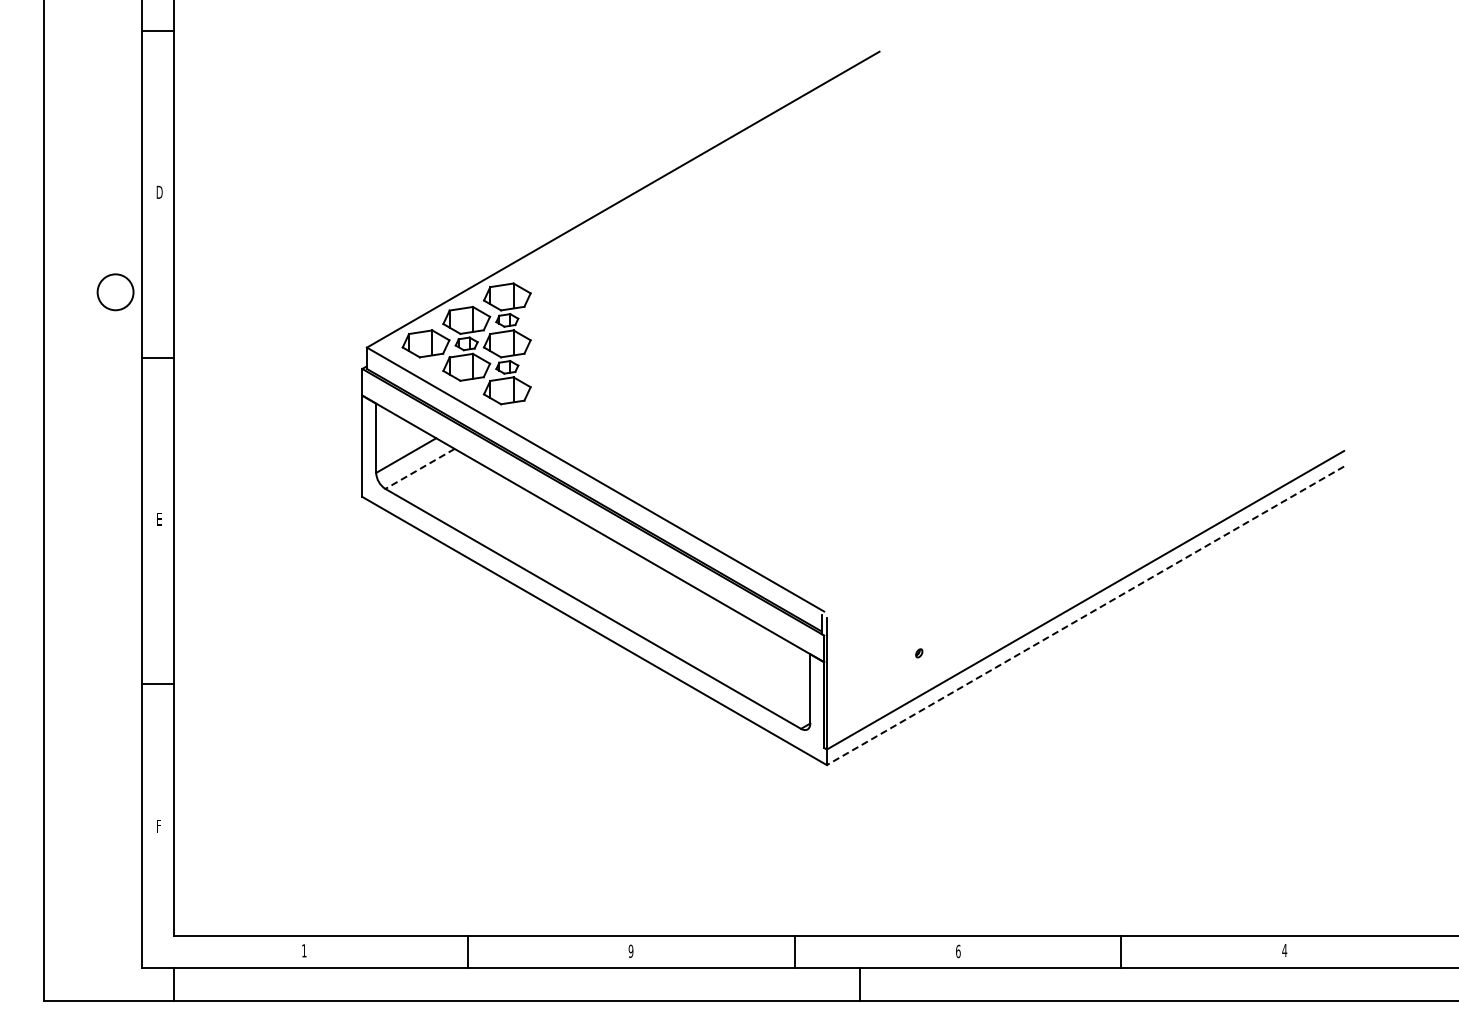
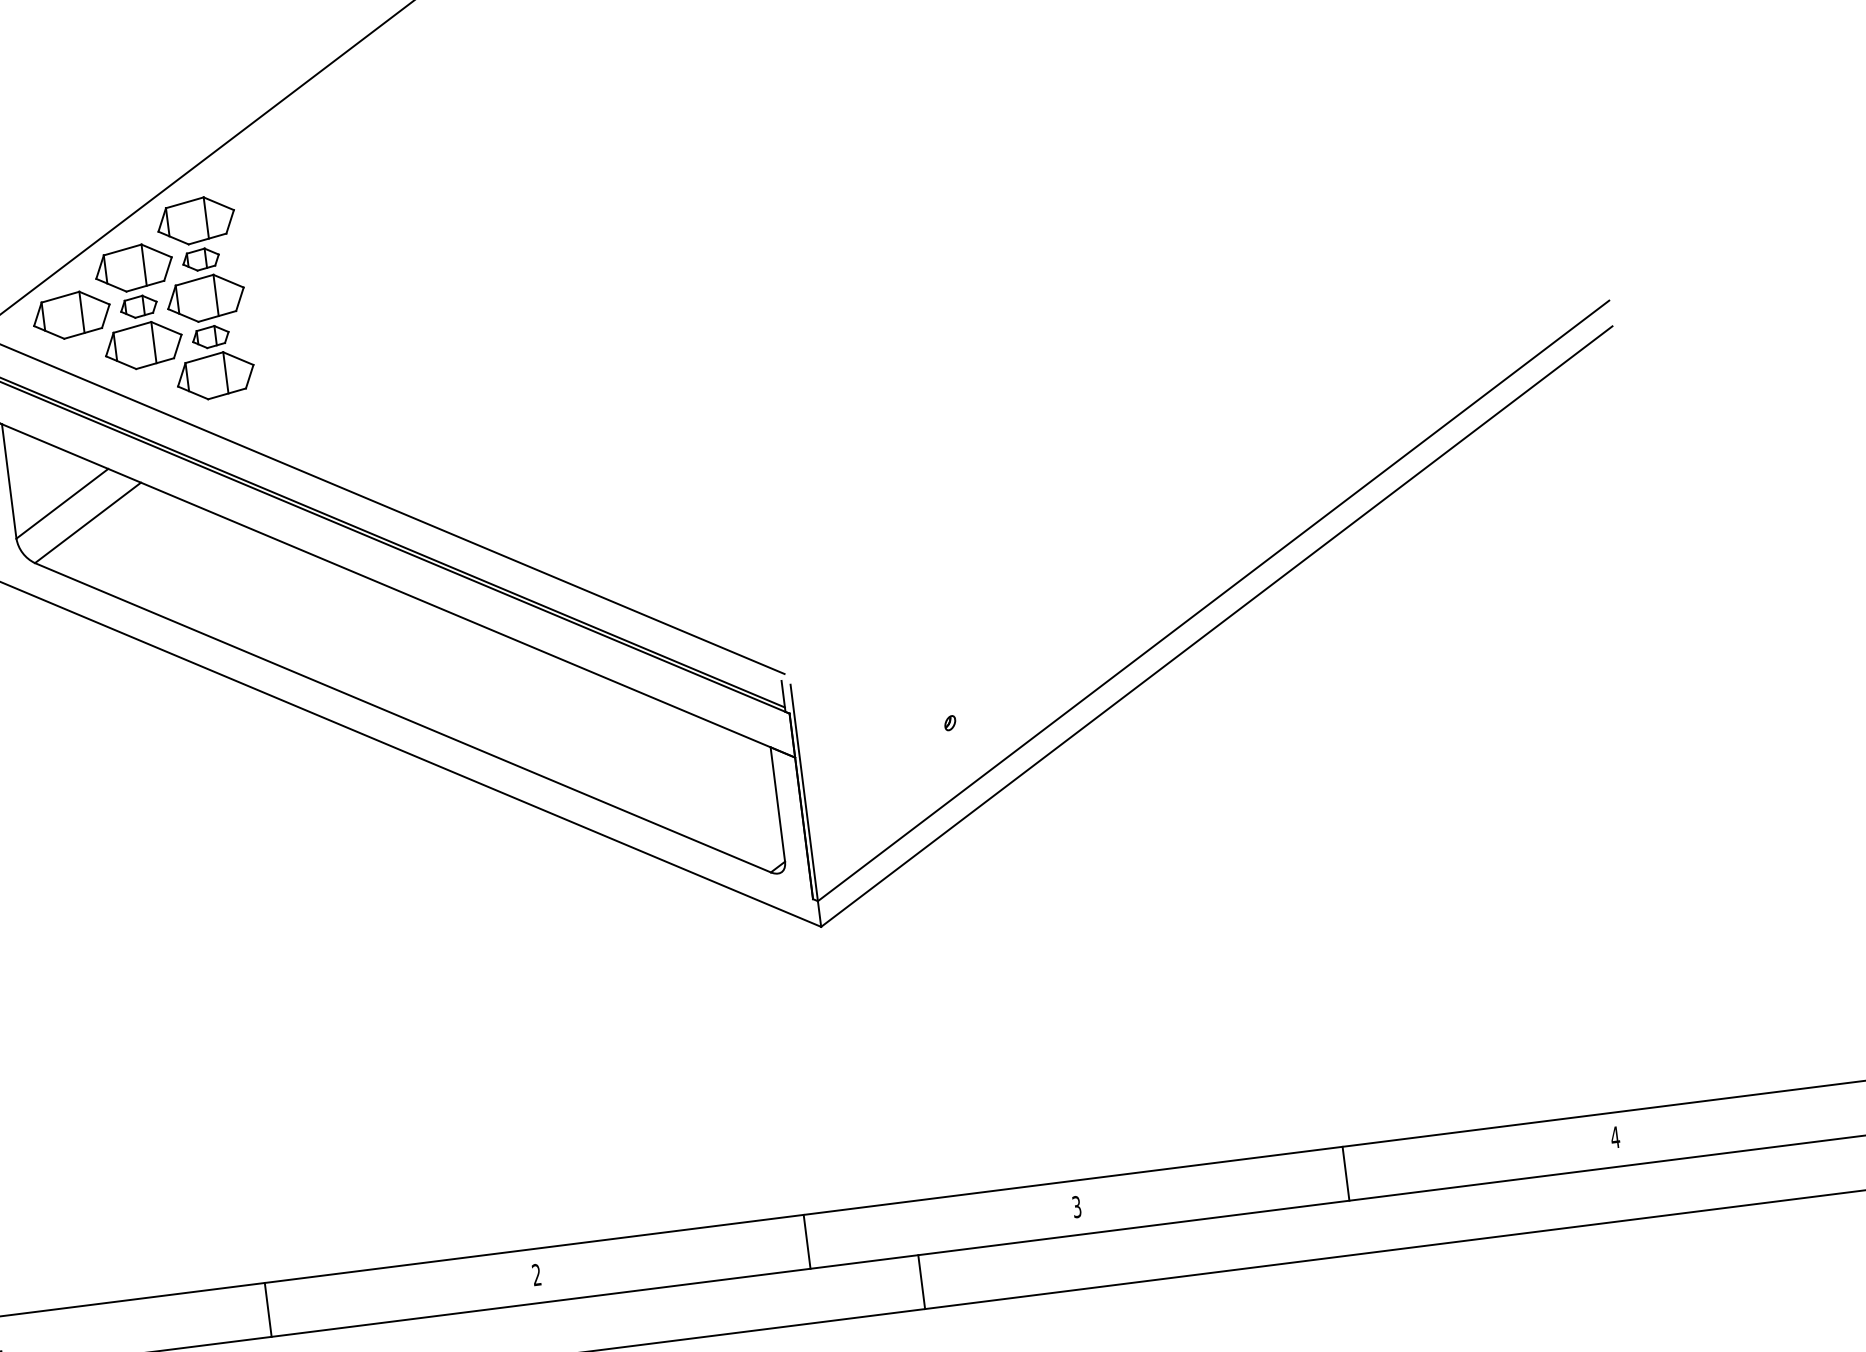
line: (420, 468) -> (88, 522), dashed -> solid
line: (1085, 615) -> (1216, 626), dashed -> solid
text: (630, 951) -> (535, 1275), 9 -> 2
text: (958, 951) -> (1077, 1207), 6 -> 3

